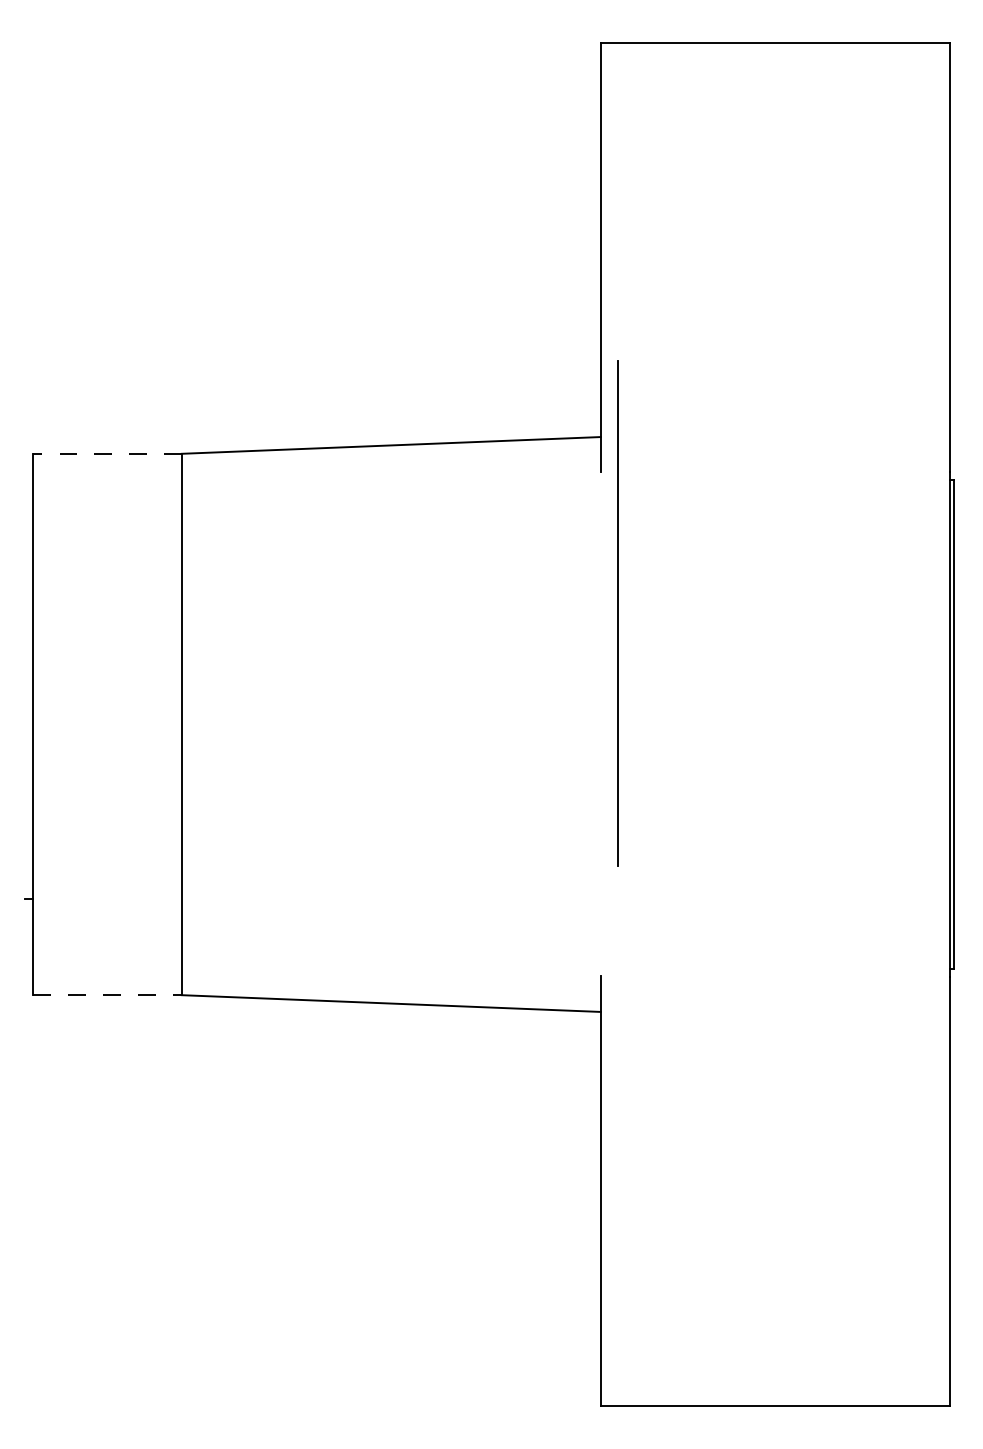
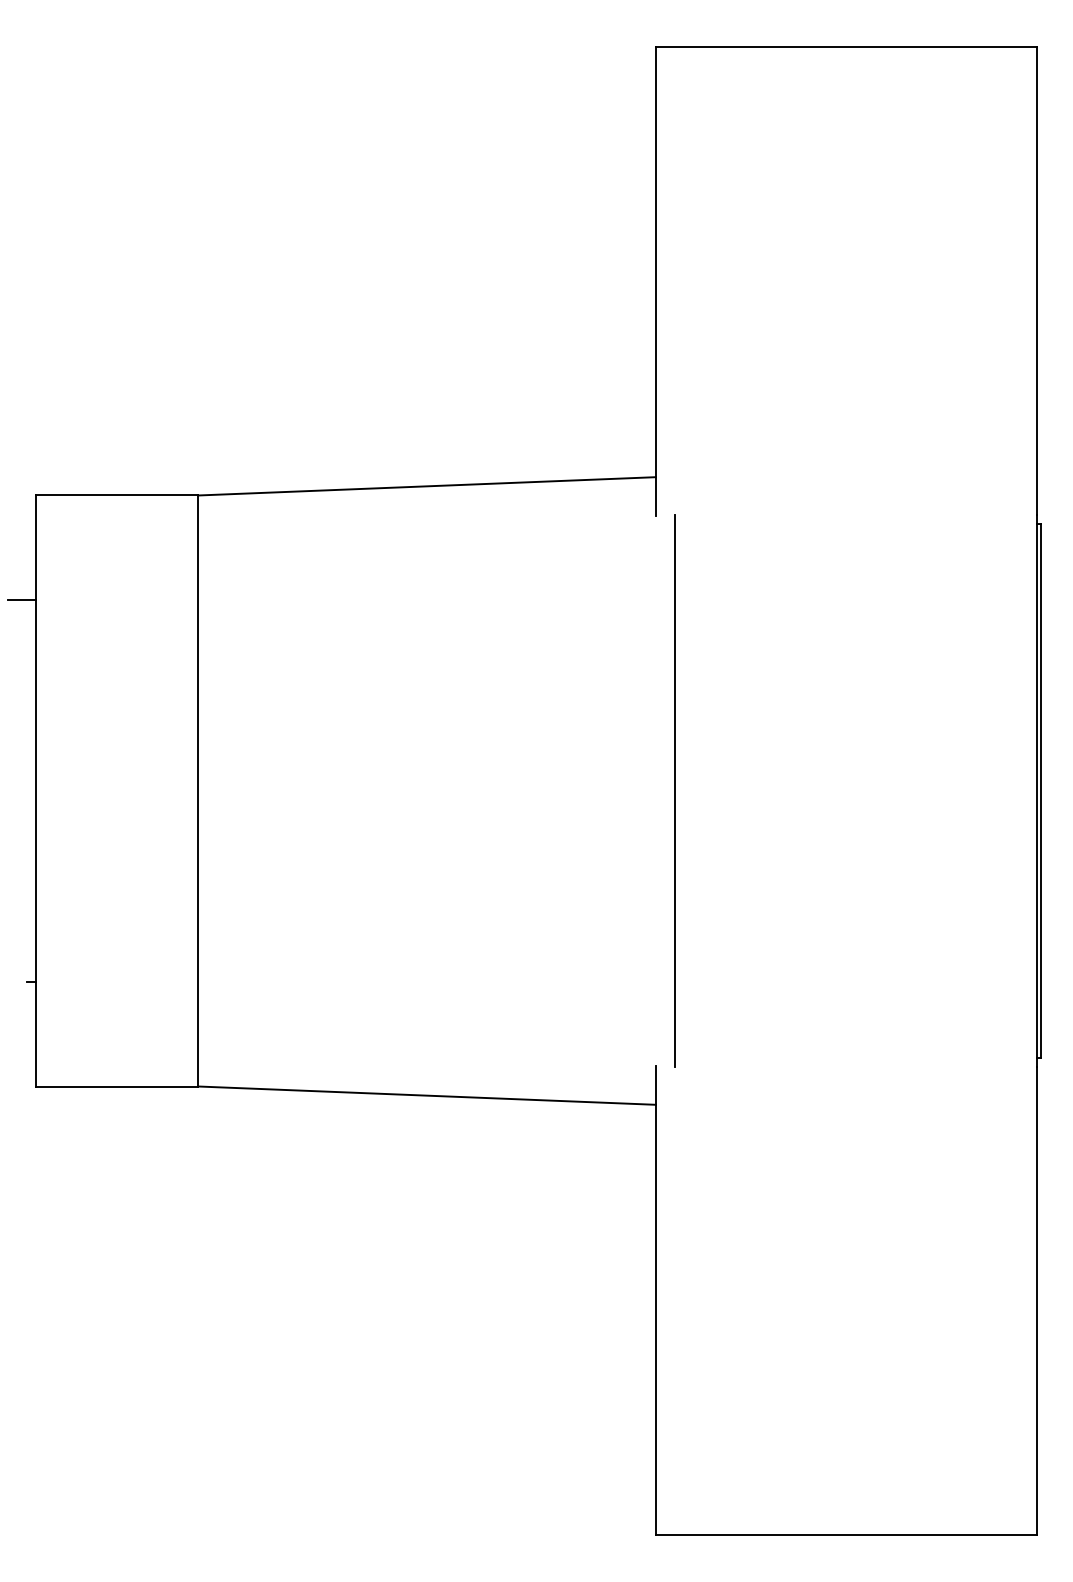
line: (106, 453) -> (116, 495), dashed -> solid
line: (19, 550) -> (21, 600), added
line: (617, 613) -> (674, 790), moved
line: (107, 995) -> (117, 1086), dashed -> solid

